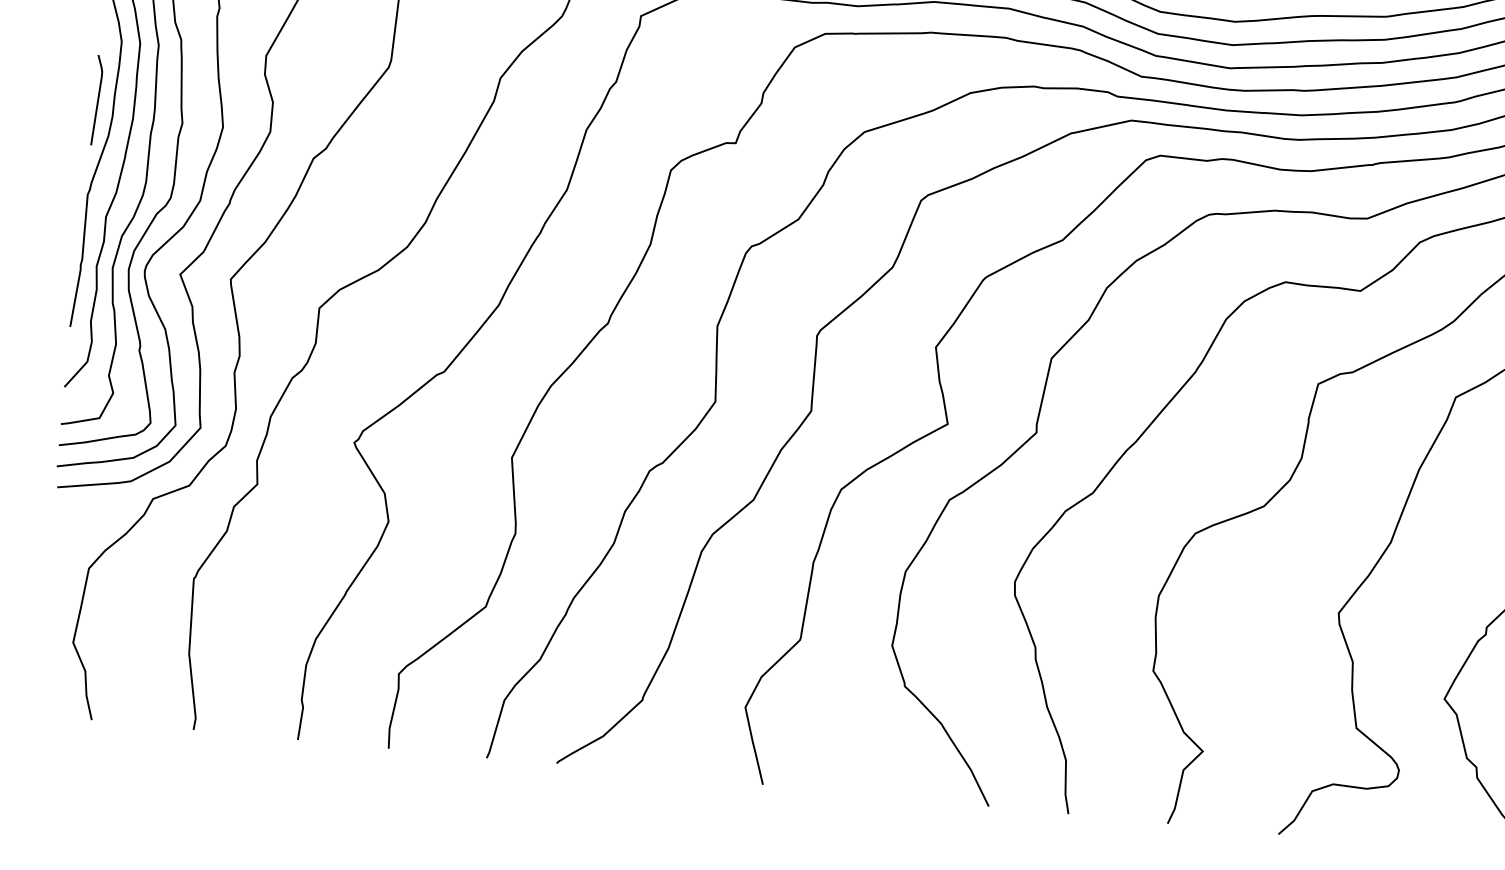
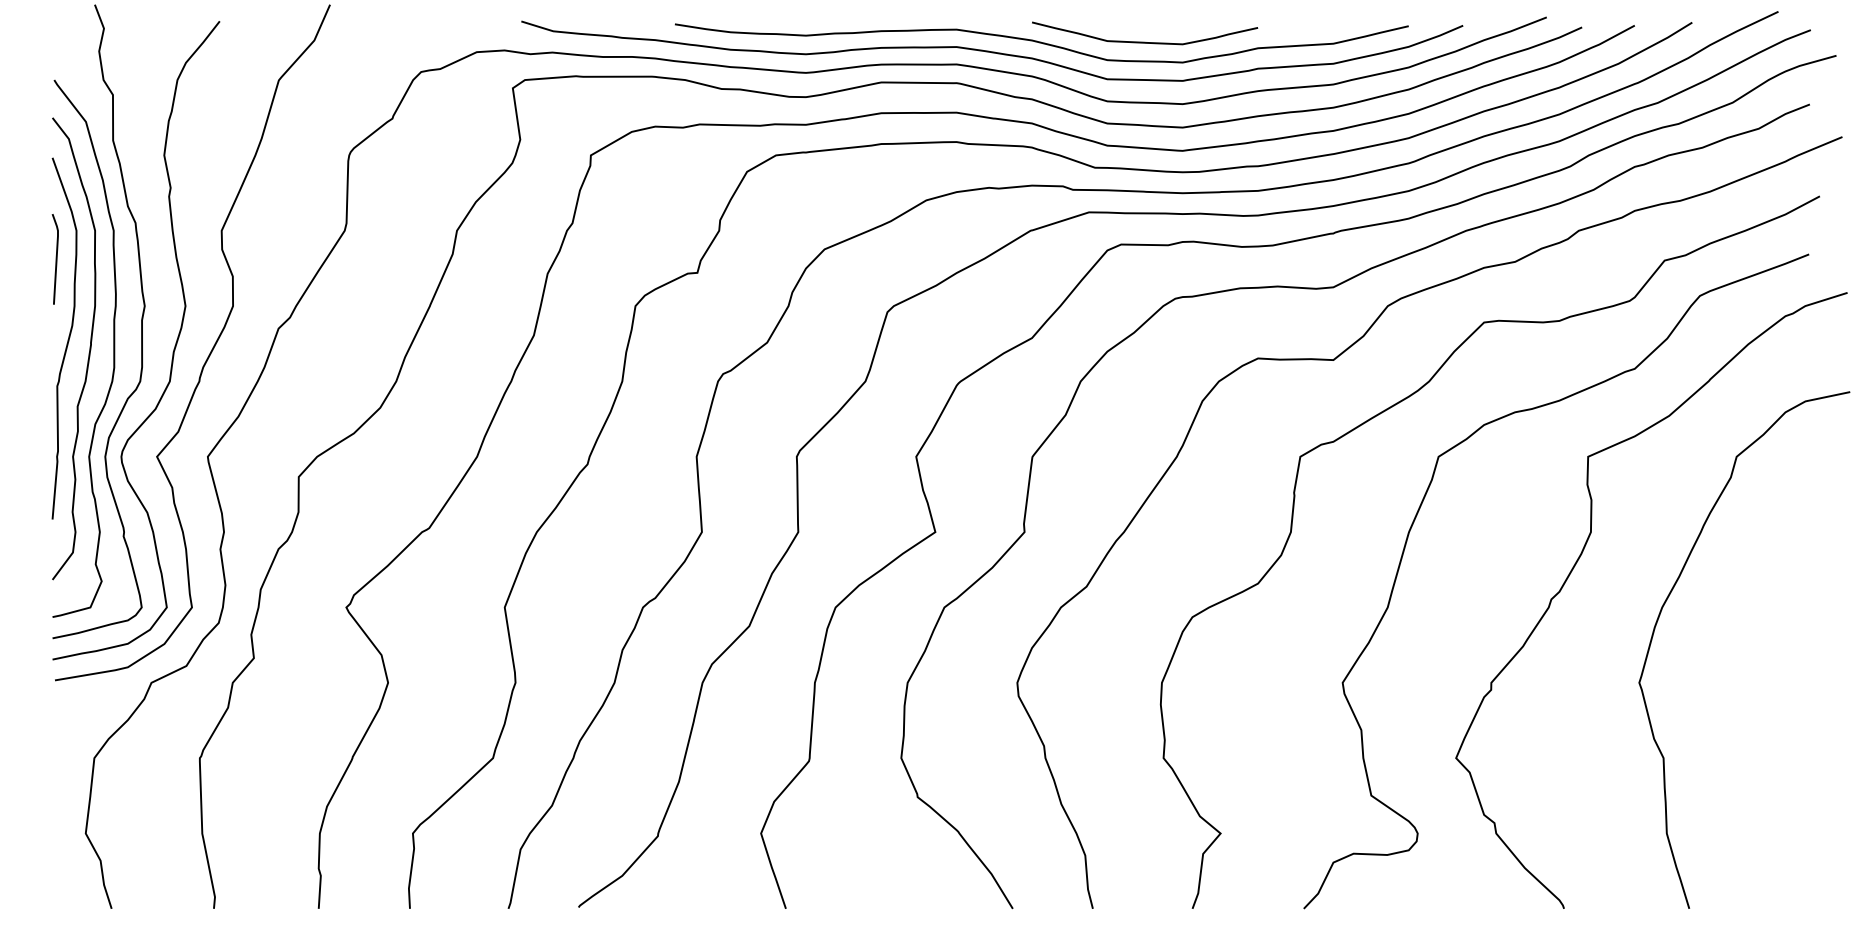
line: (97, 100) -> (55, 259), moved

